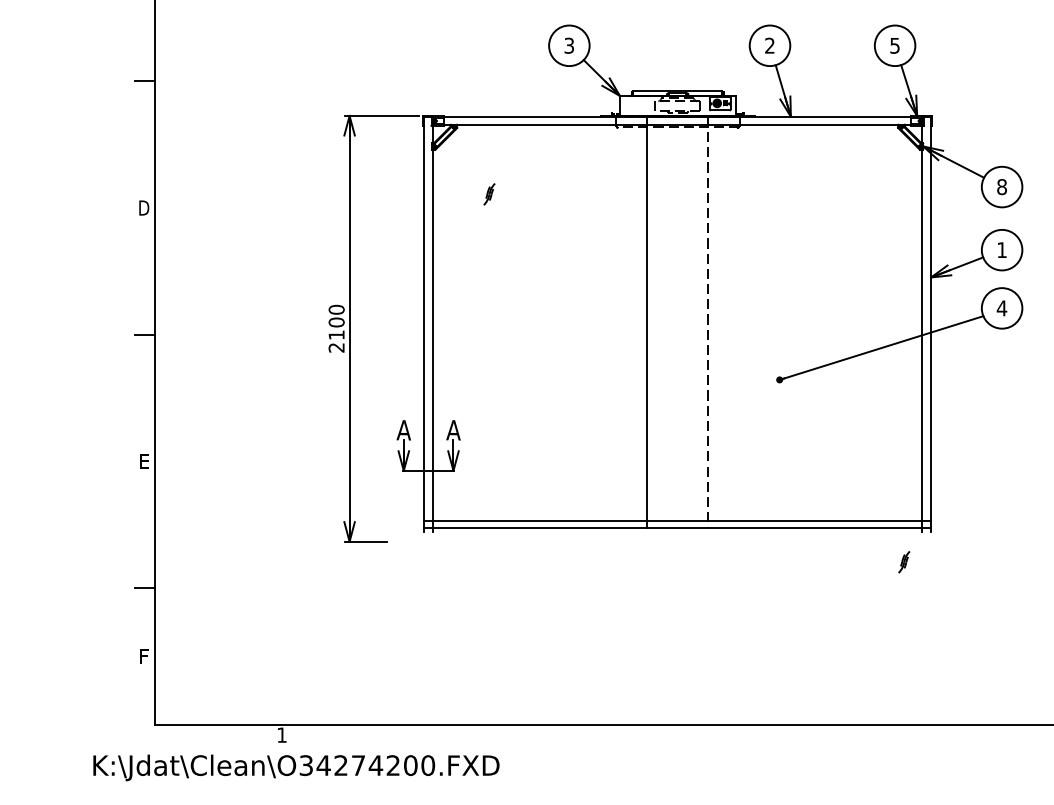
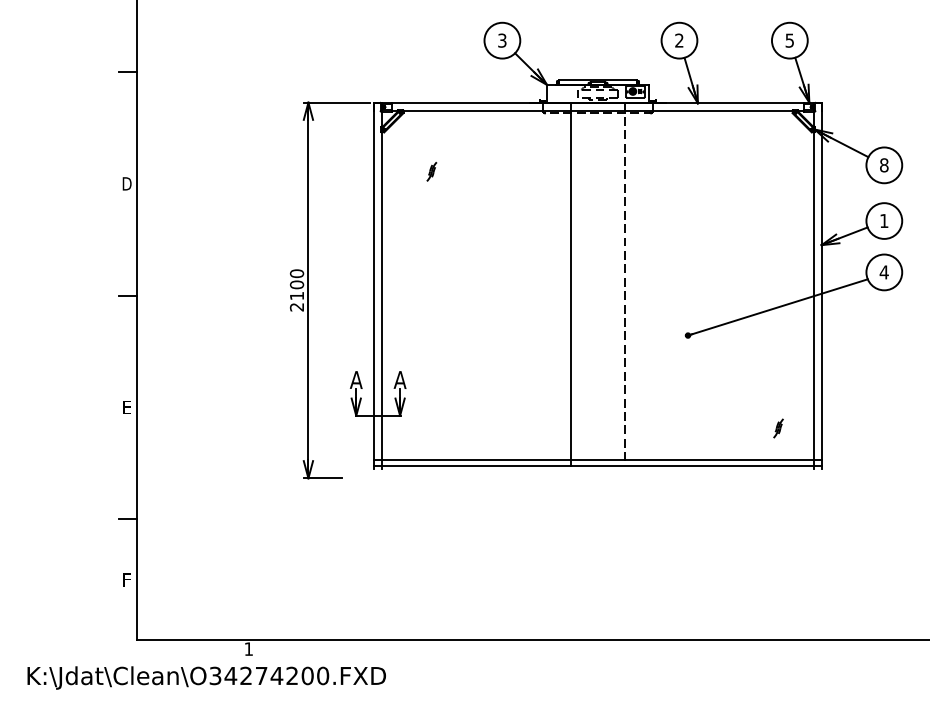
part: (904, 562) -> (778, 428), moved
text: (296, 767) -> (206, 677), moved

